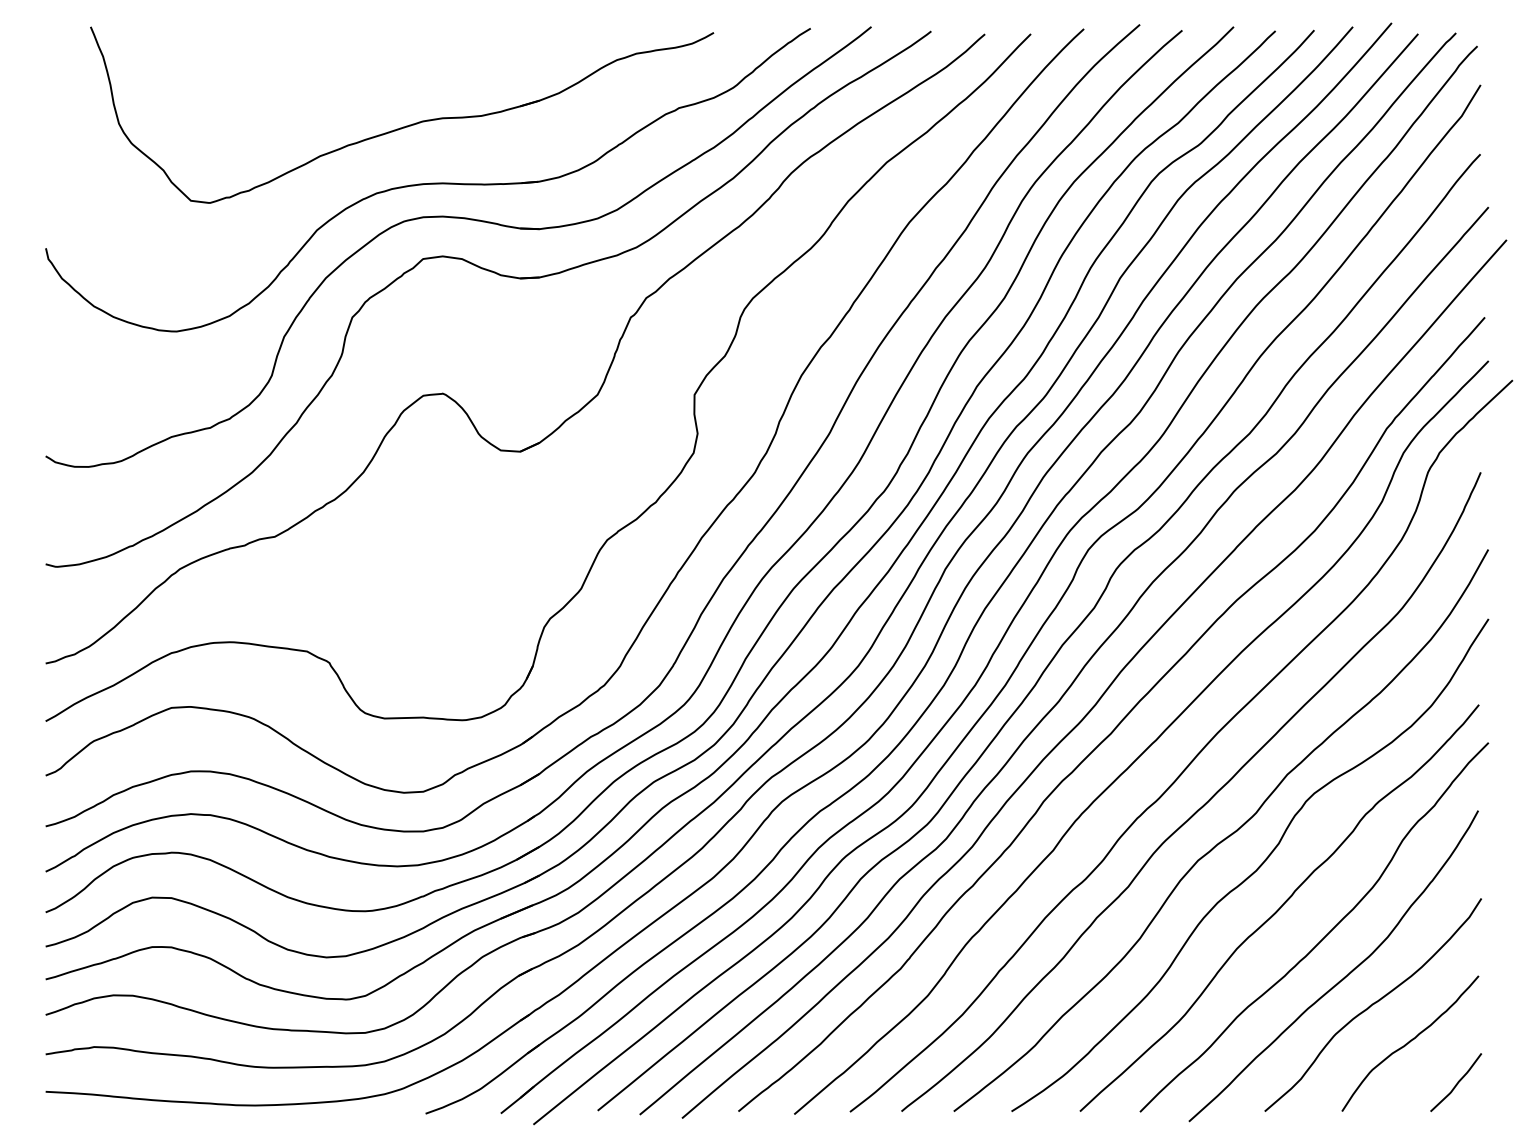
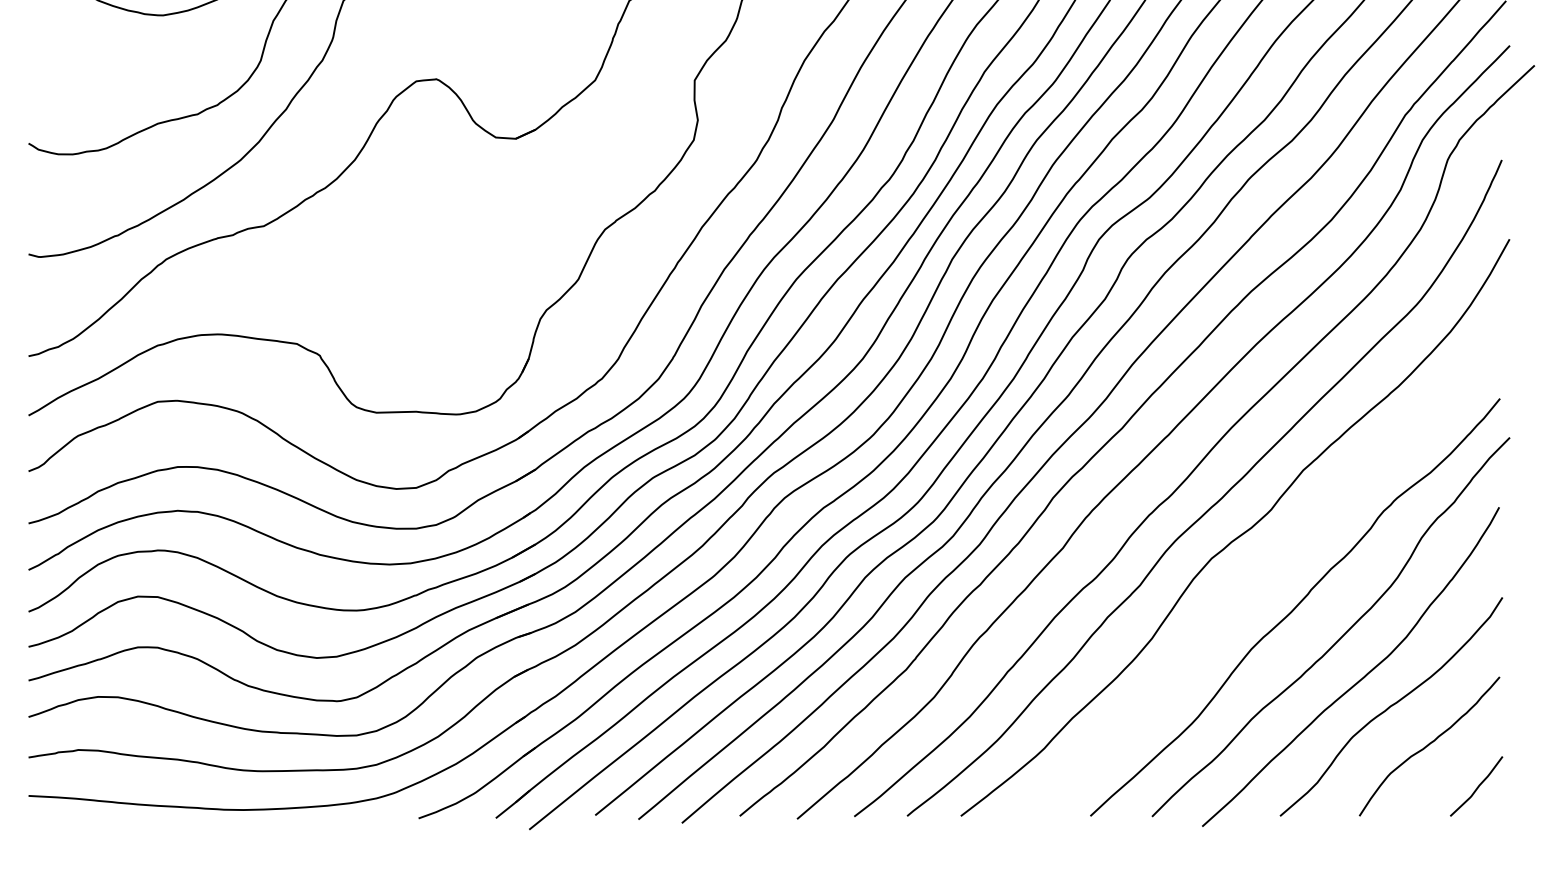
curve: (1253, 871) -> (1268, 569), removed

